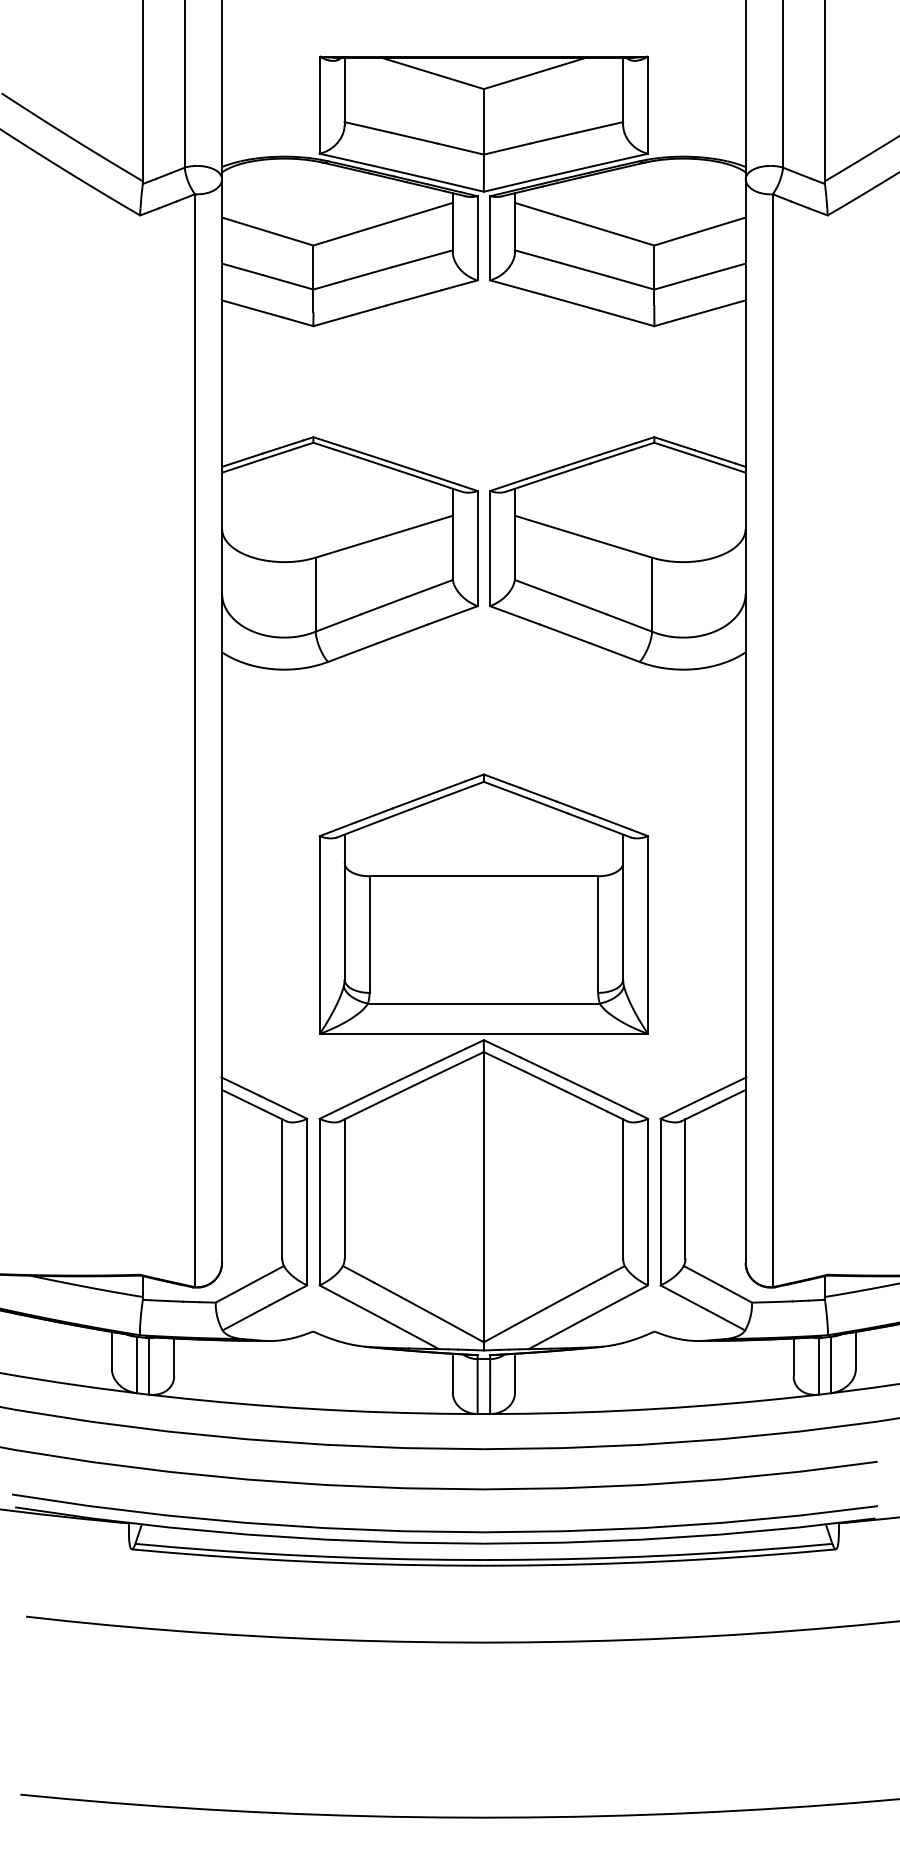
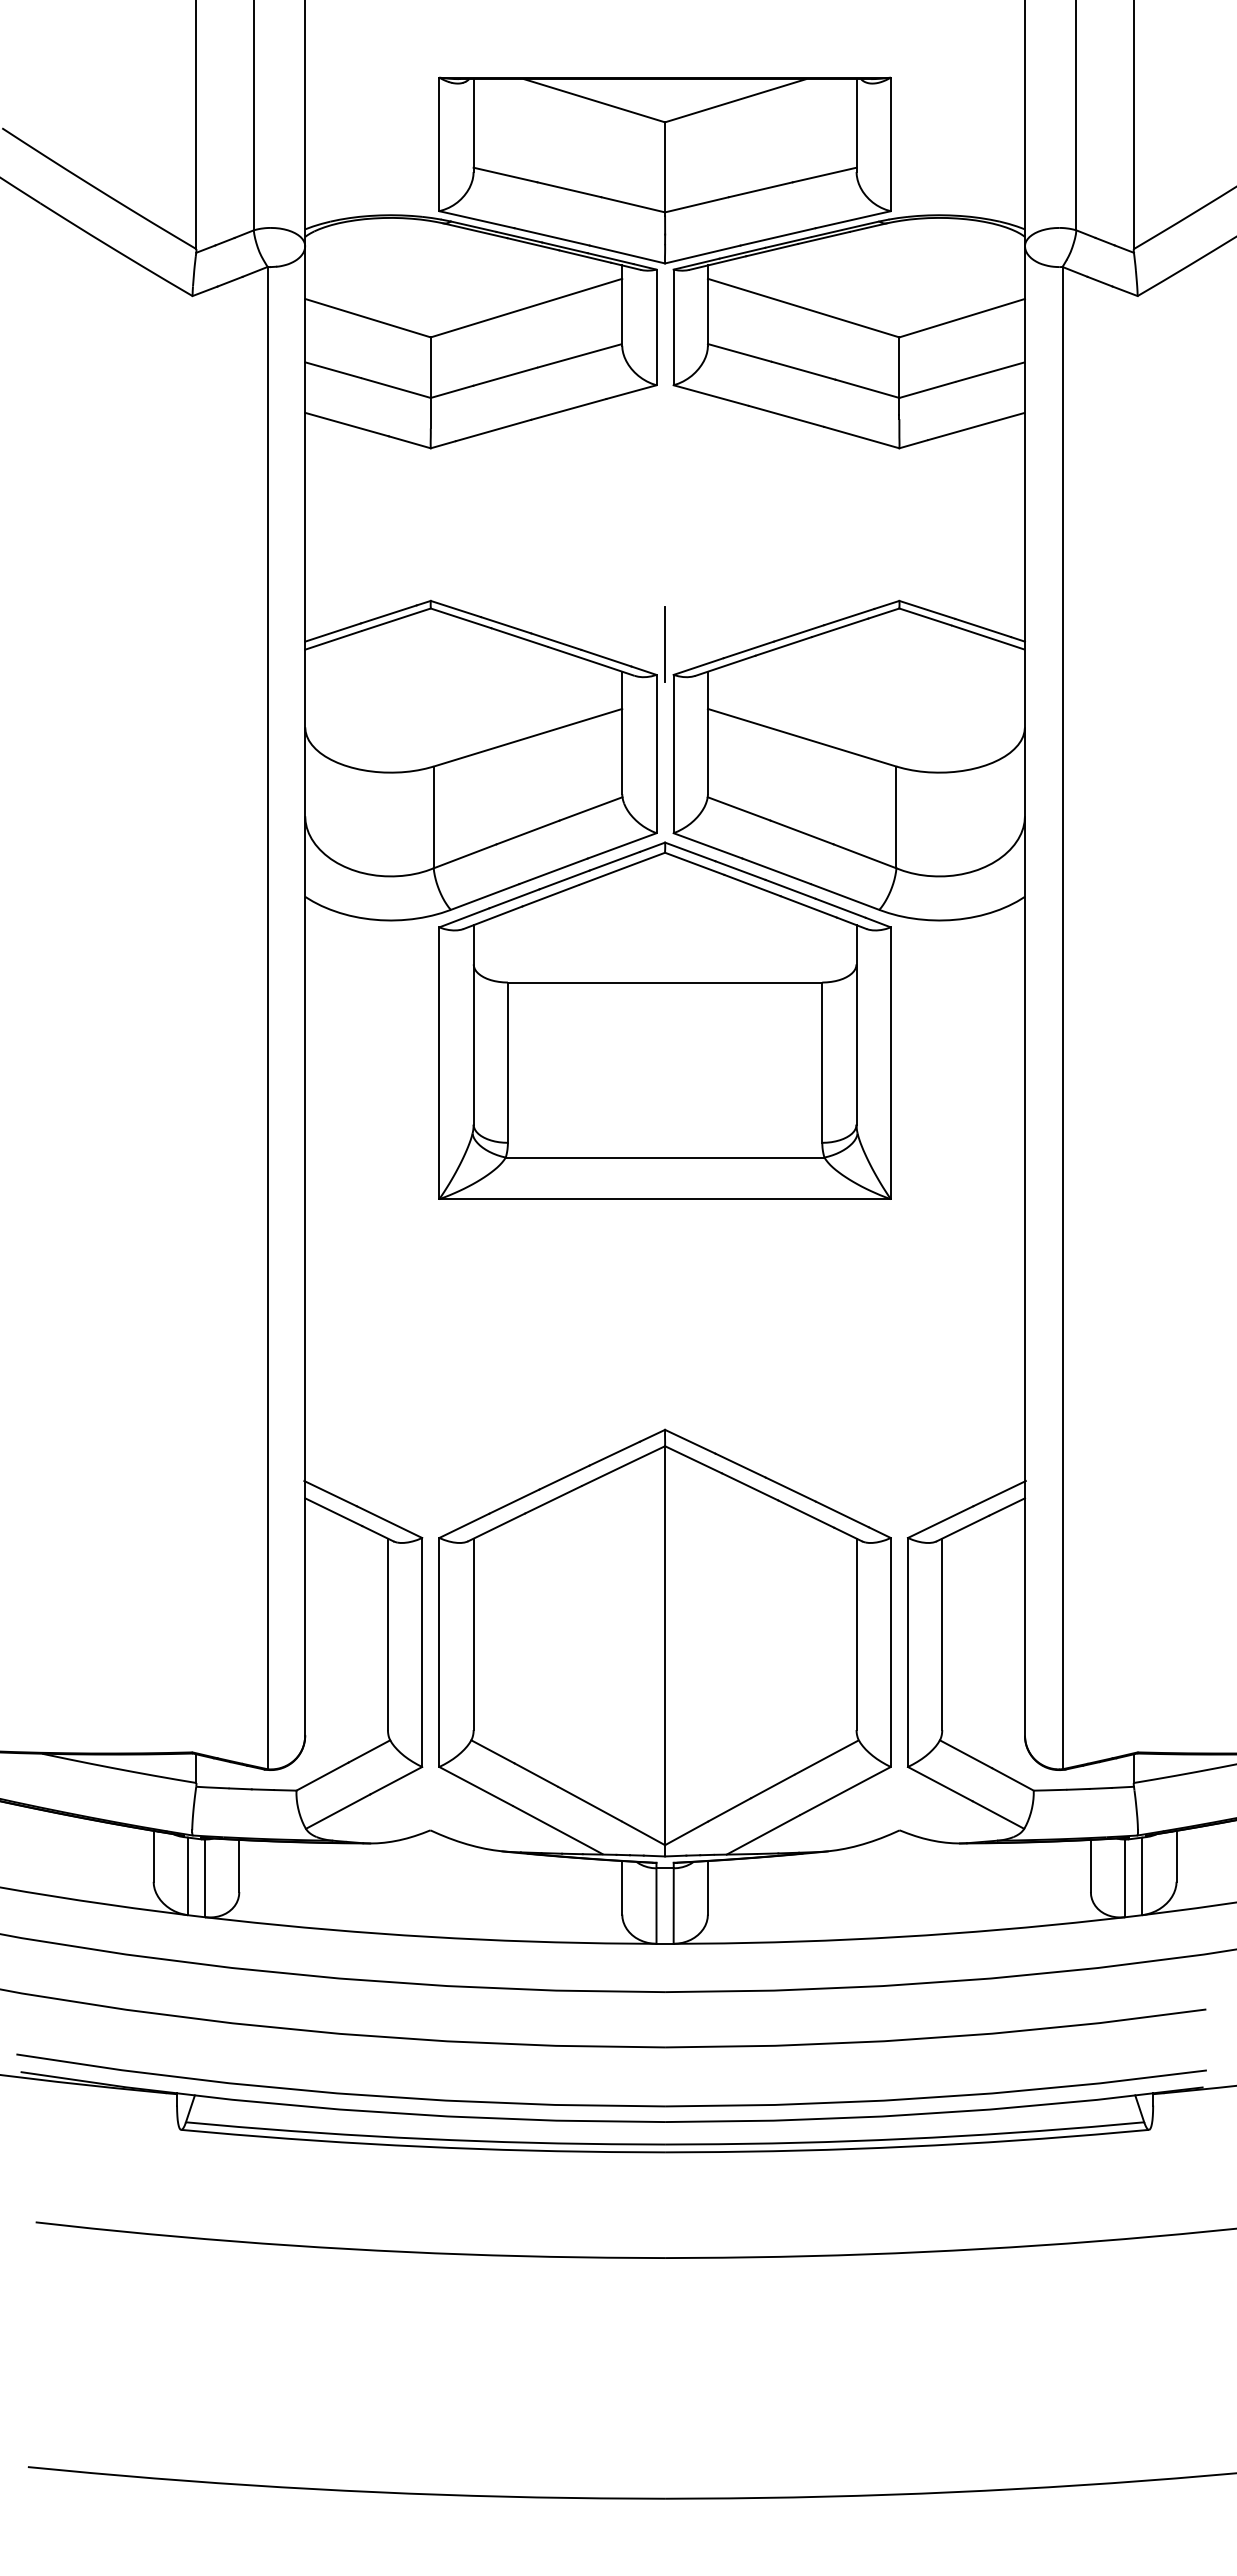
line: (484, 468) -> (665, 644), added
part: (483, 903) -> (664, 1020), moved

